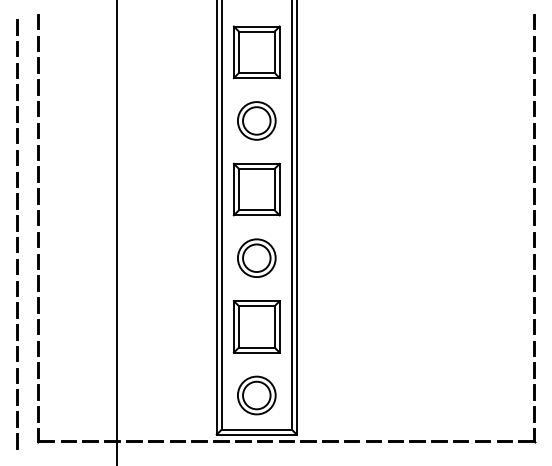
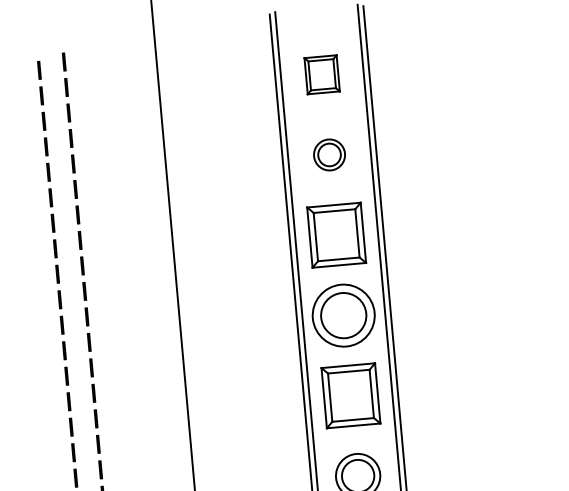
part: (256, 52) -> (321, 74), size x0.6
part: (256, 120) -> (329, 154), size x0.7
part: (256, 257) -> (343, 314), size x1.4

